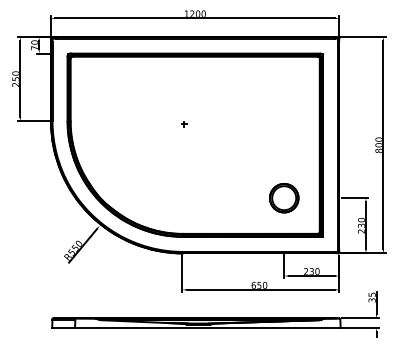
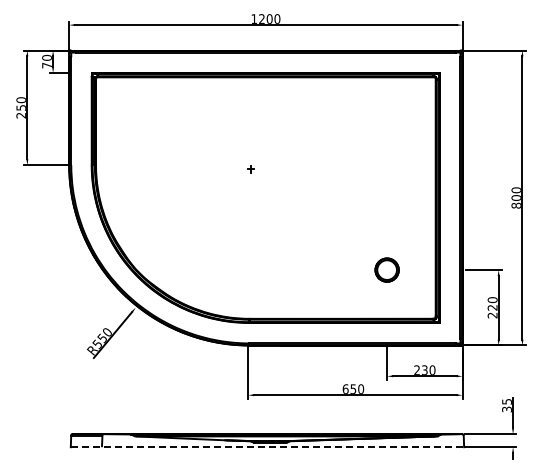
part: (283, 197) -> (386, 269), size x0.6
text: (361, 225) -> (492, 307), 230 -> 220
line: (196, 328) -> (267, 447), solid -> dashed

